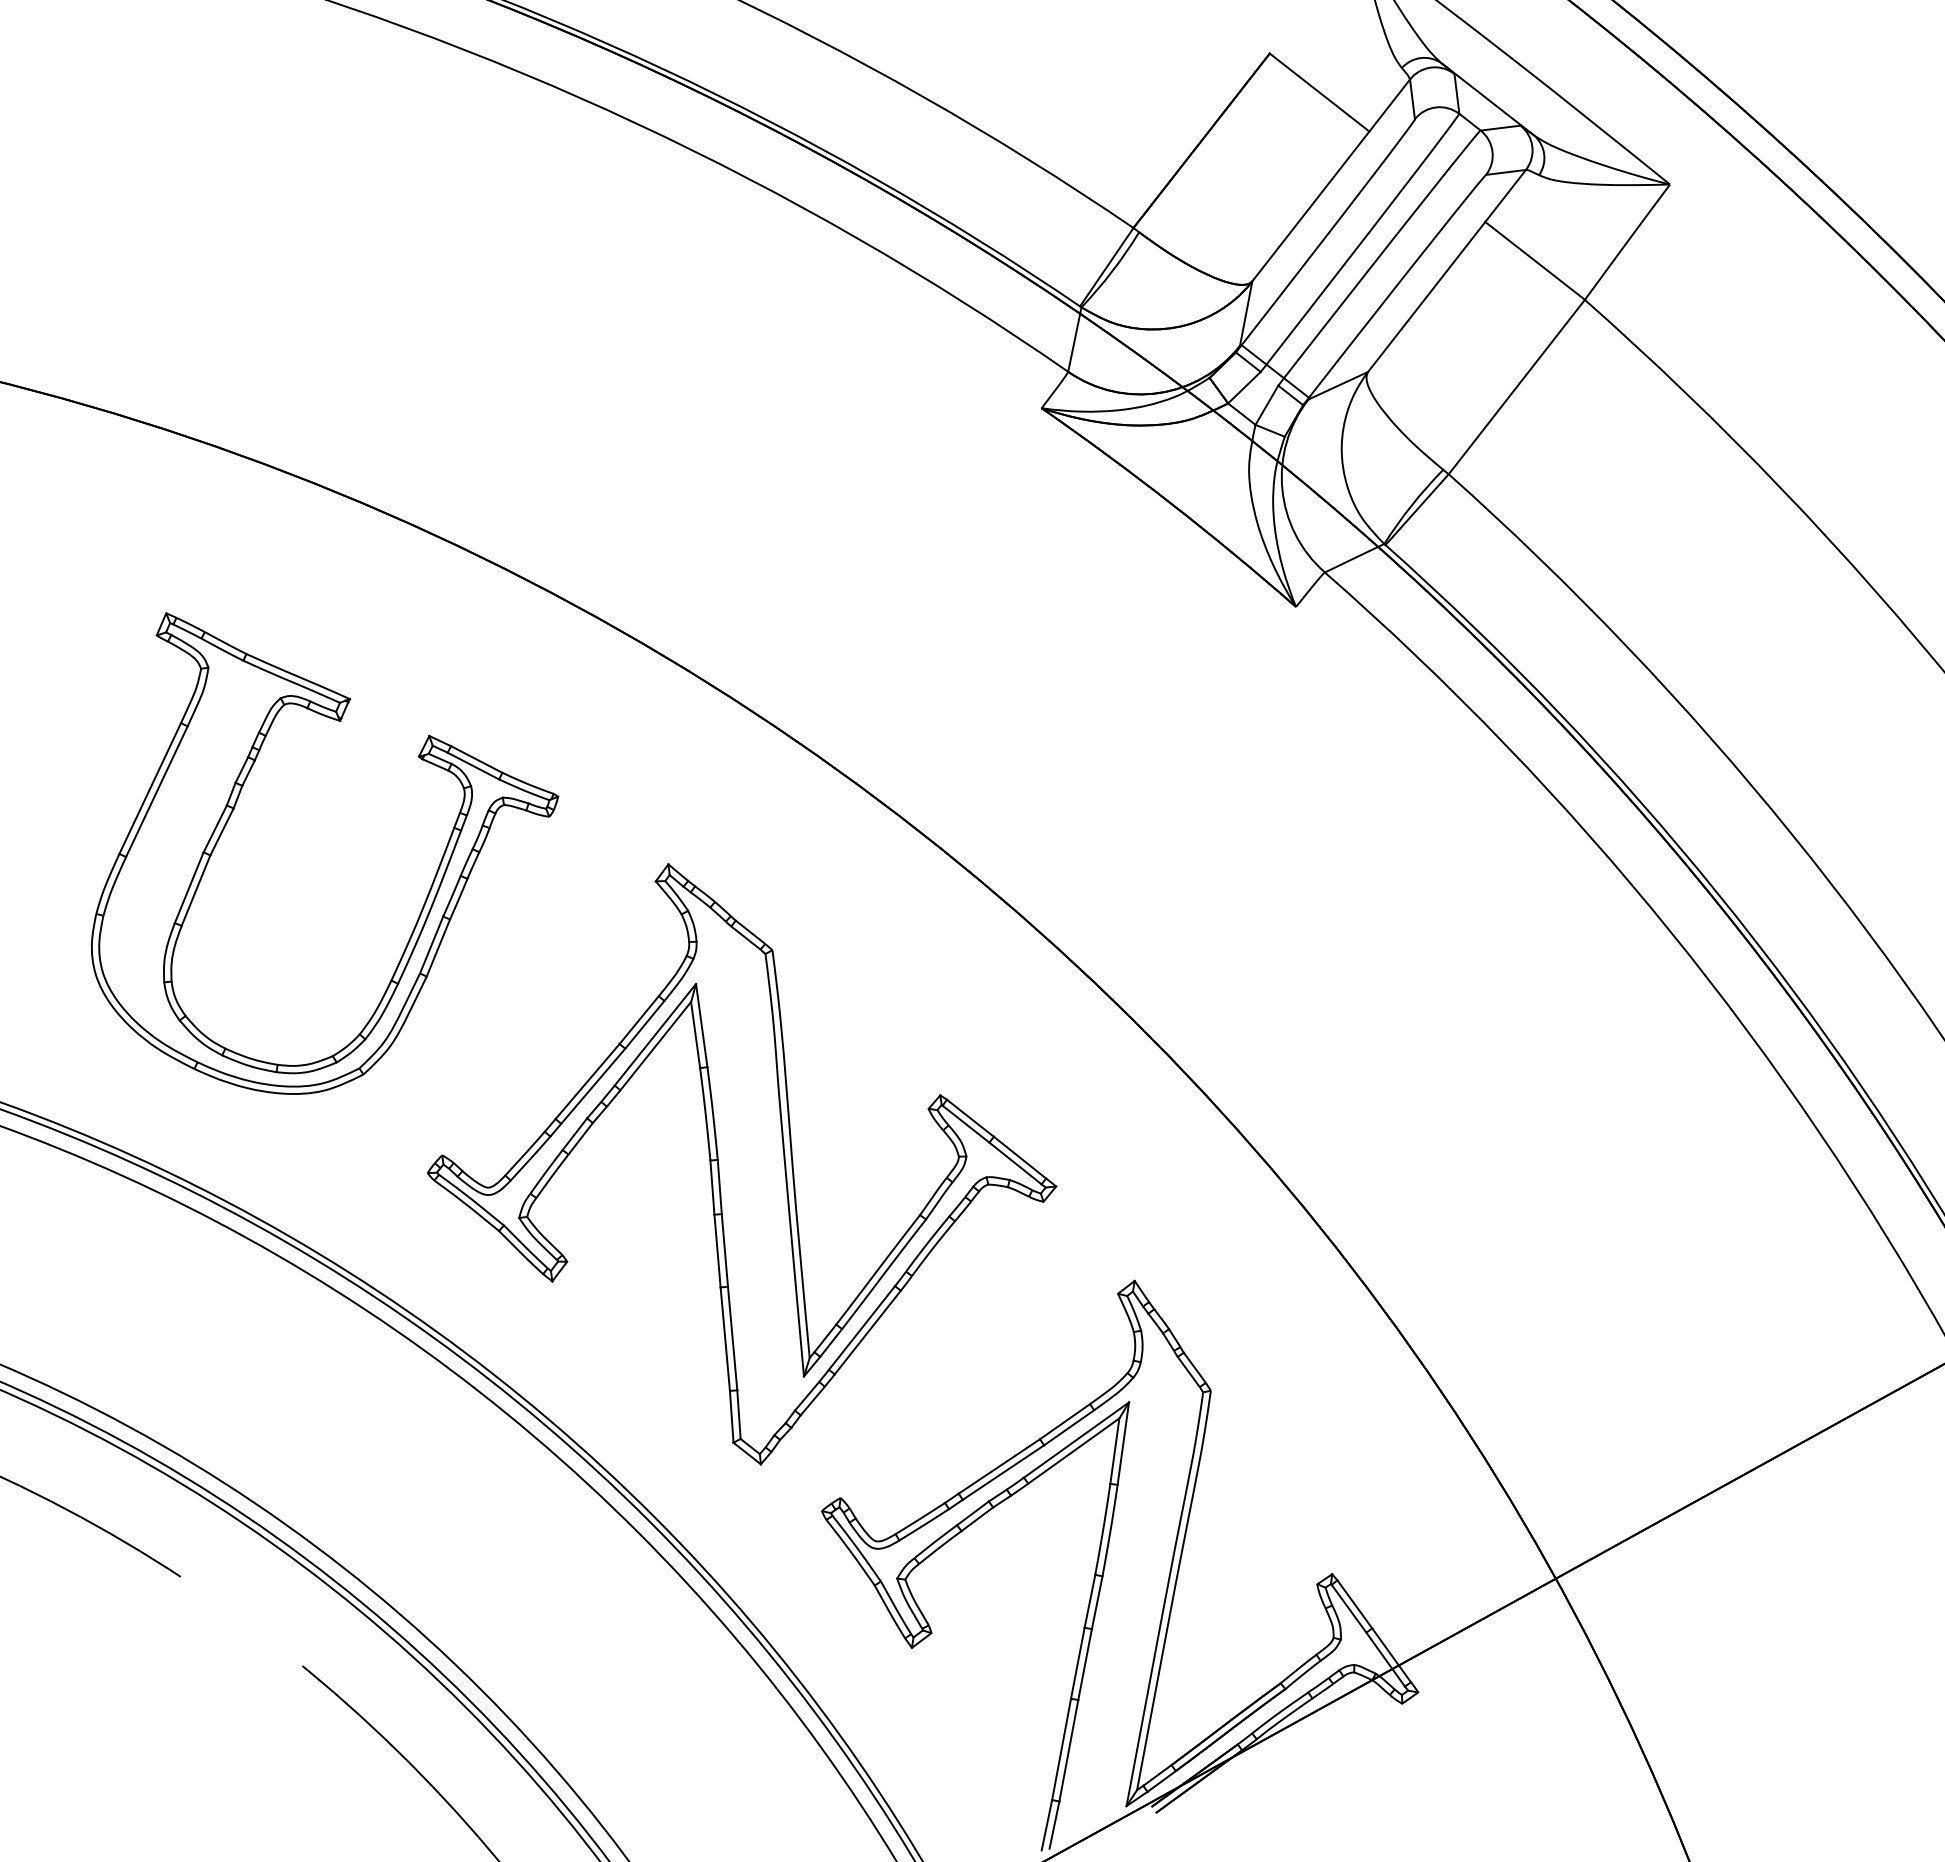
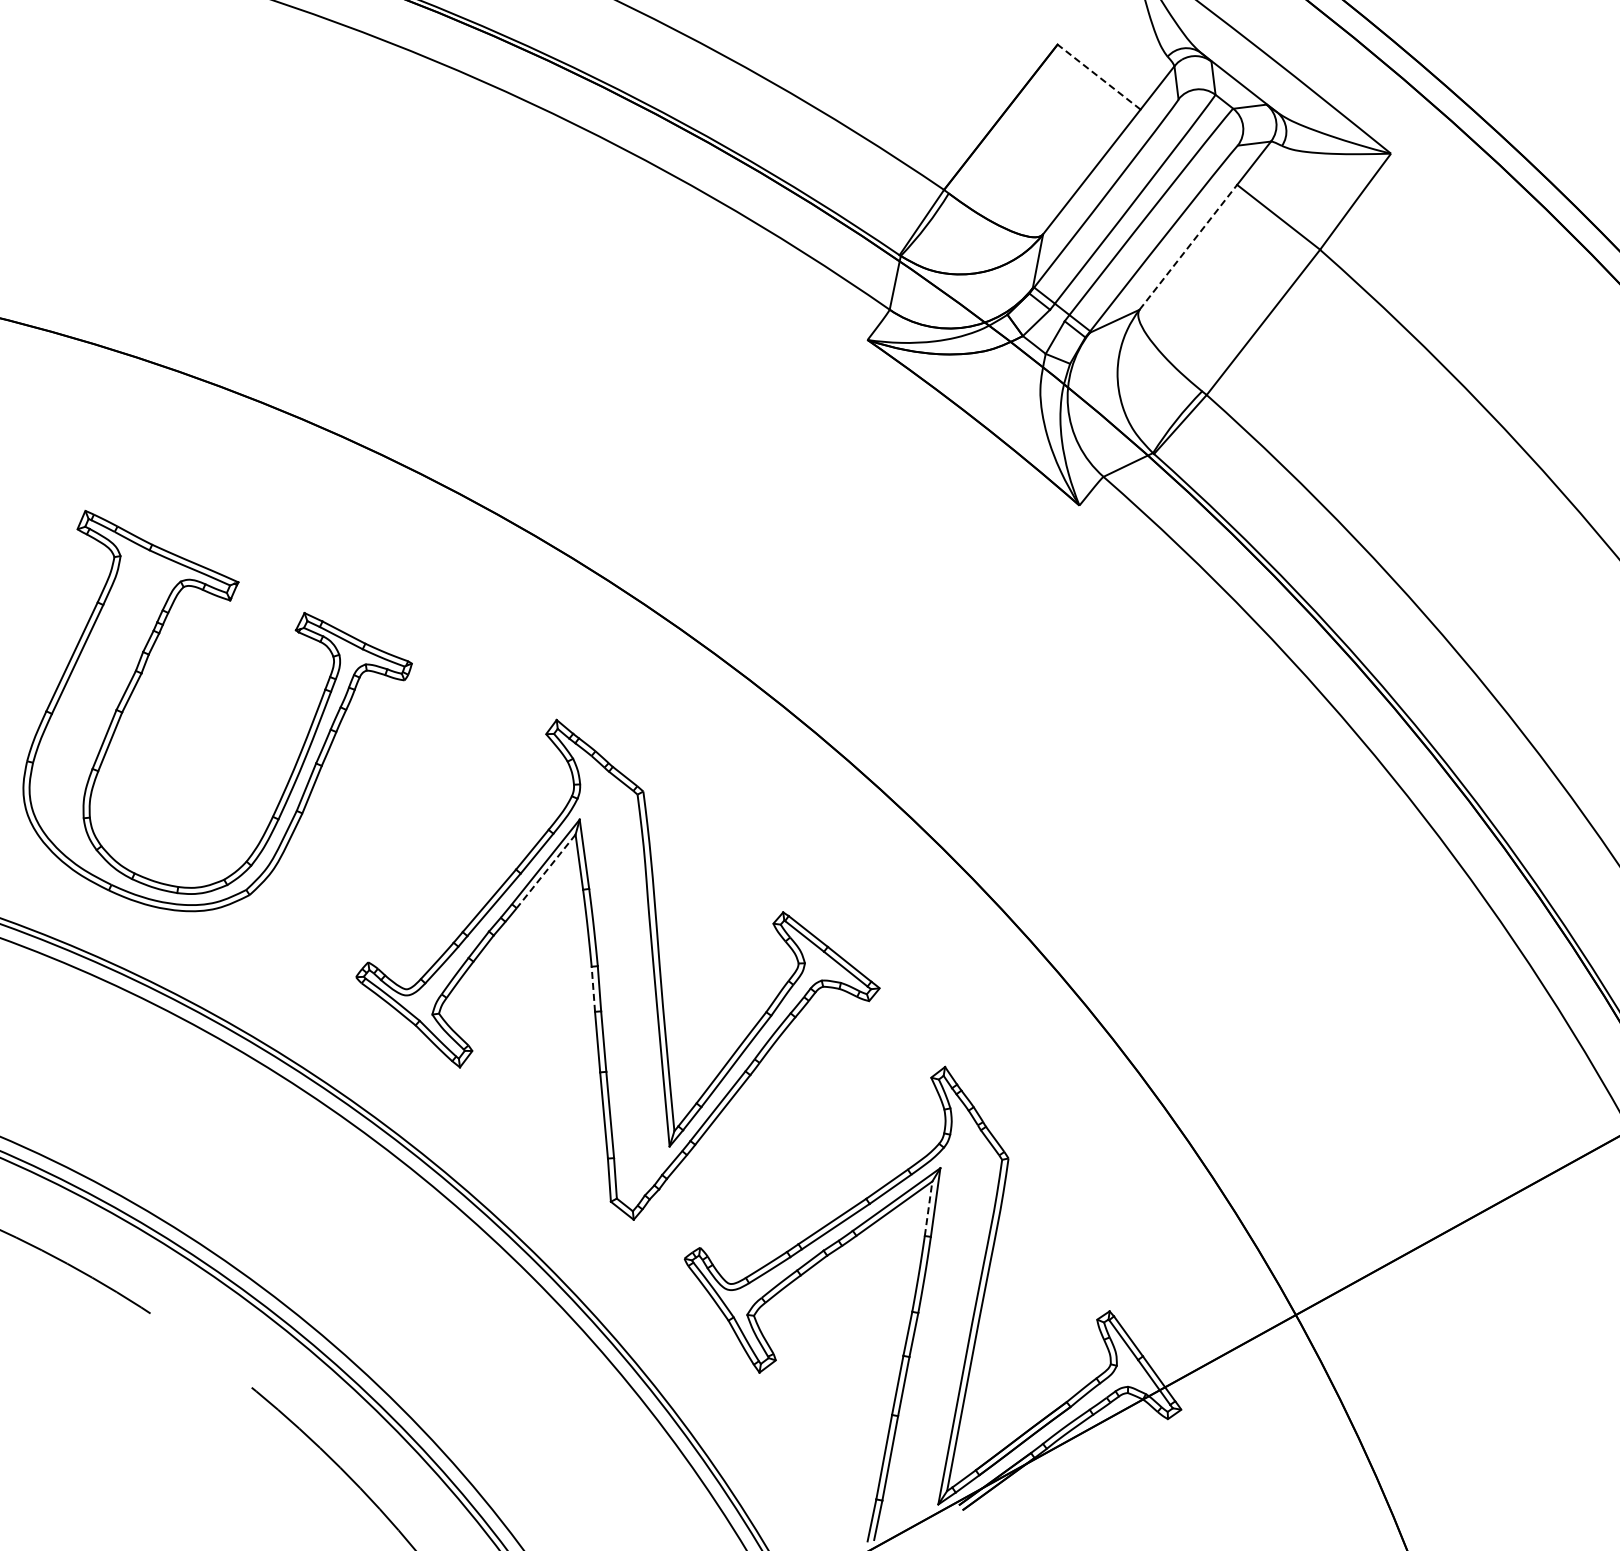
line: (1320, 93) -> (1099, 77), solid -> dashed
line: (1426, 295) -> (1188, 246), solid -> dashed
part: (234, 809) -> (142, 674), moved
line: (654, 1046) -> (545, 871), solid -> dashed
line: (712, 1187) -> (593, 989), solid -> dashed
line: (1114, 1450) -> (928, 1208), solid -> dashed

